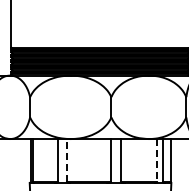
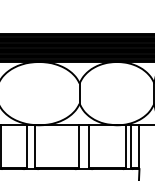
line: (66, 159) -> (34, 145), dashed -> solid
line: (157, 160) -> (125, 146), dashed -> solid

